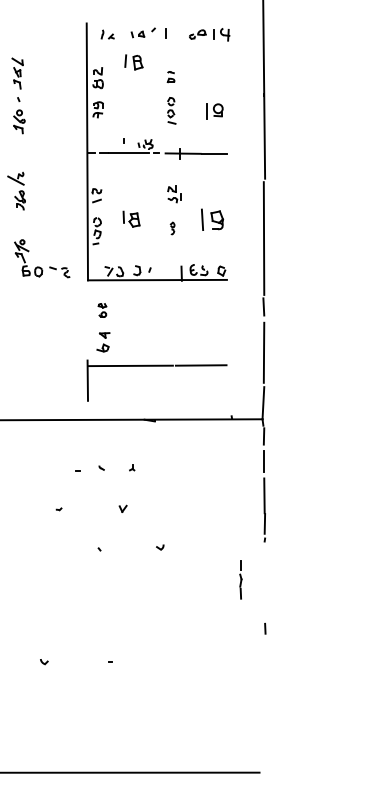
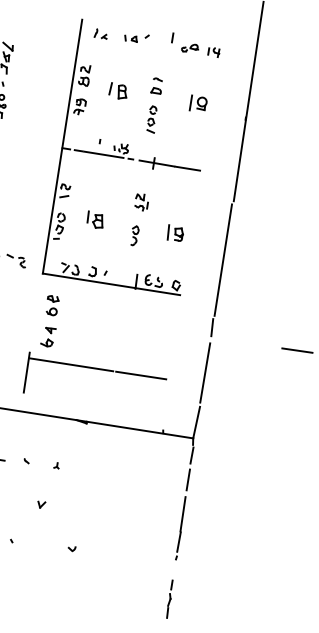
line: (165, 33) -> (172, 38), moved
part: (222, 34) -> (214, 52), size x0.71
part: (133, 62) -> (118, 91), moved
part: (170, 76) -> (156, 85), size x1.43
part: (214, 111) -> (198, 104), moved
part: (212, 219) -> (175, 233), size x0.71
part: (172, 228) -> (134, 235), size x1.67
part: (102, 310) -> (52, 305), size x1.43
line: (351, 315) -> (297, 349), added
part: (240, 579) -> (169, 598), moved

